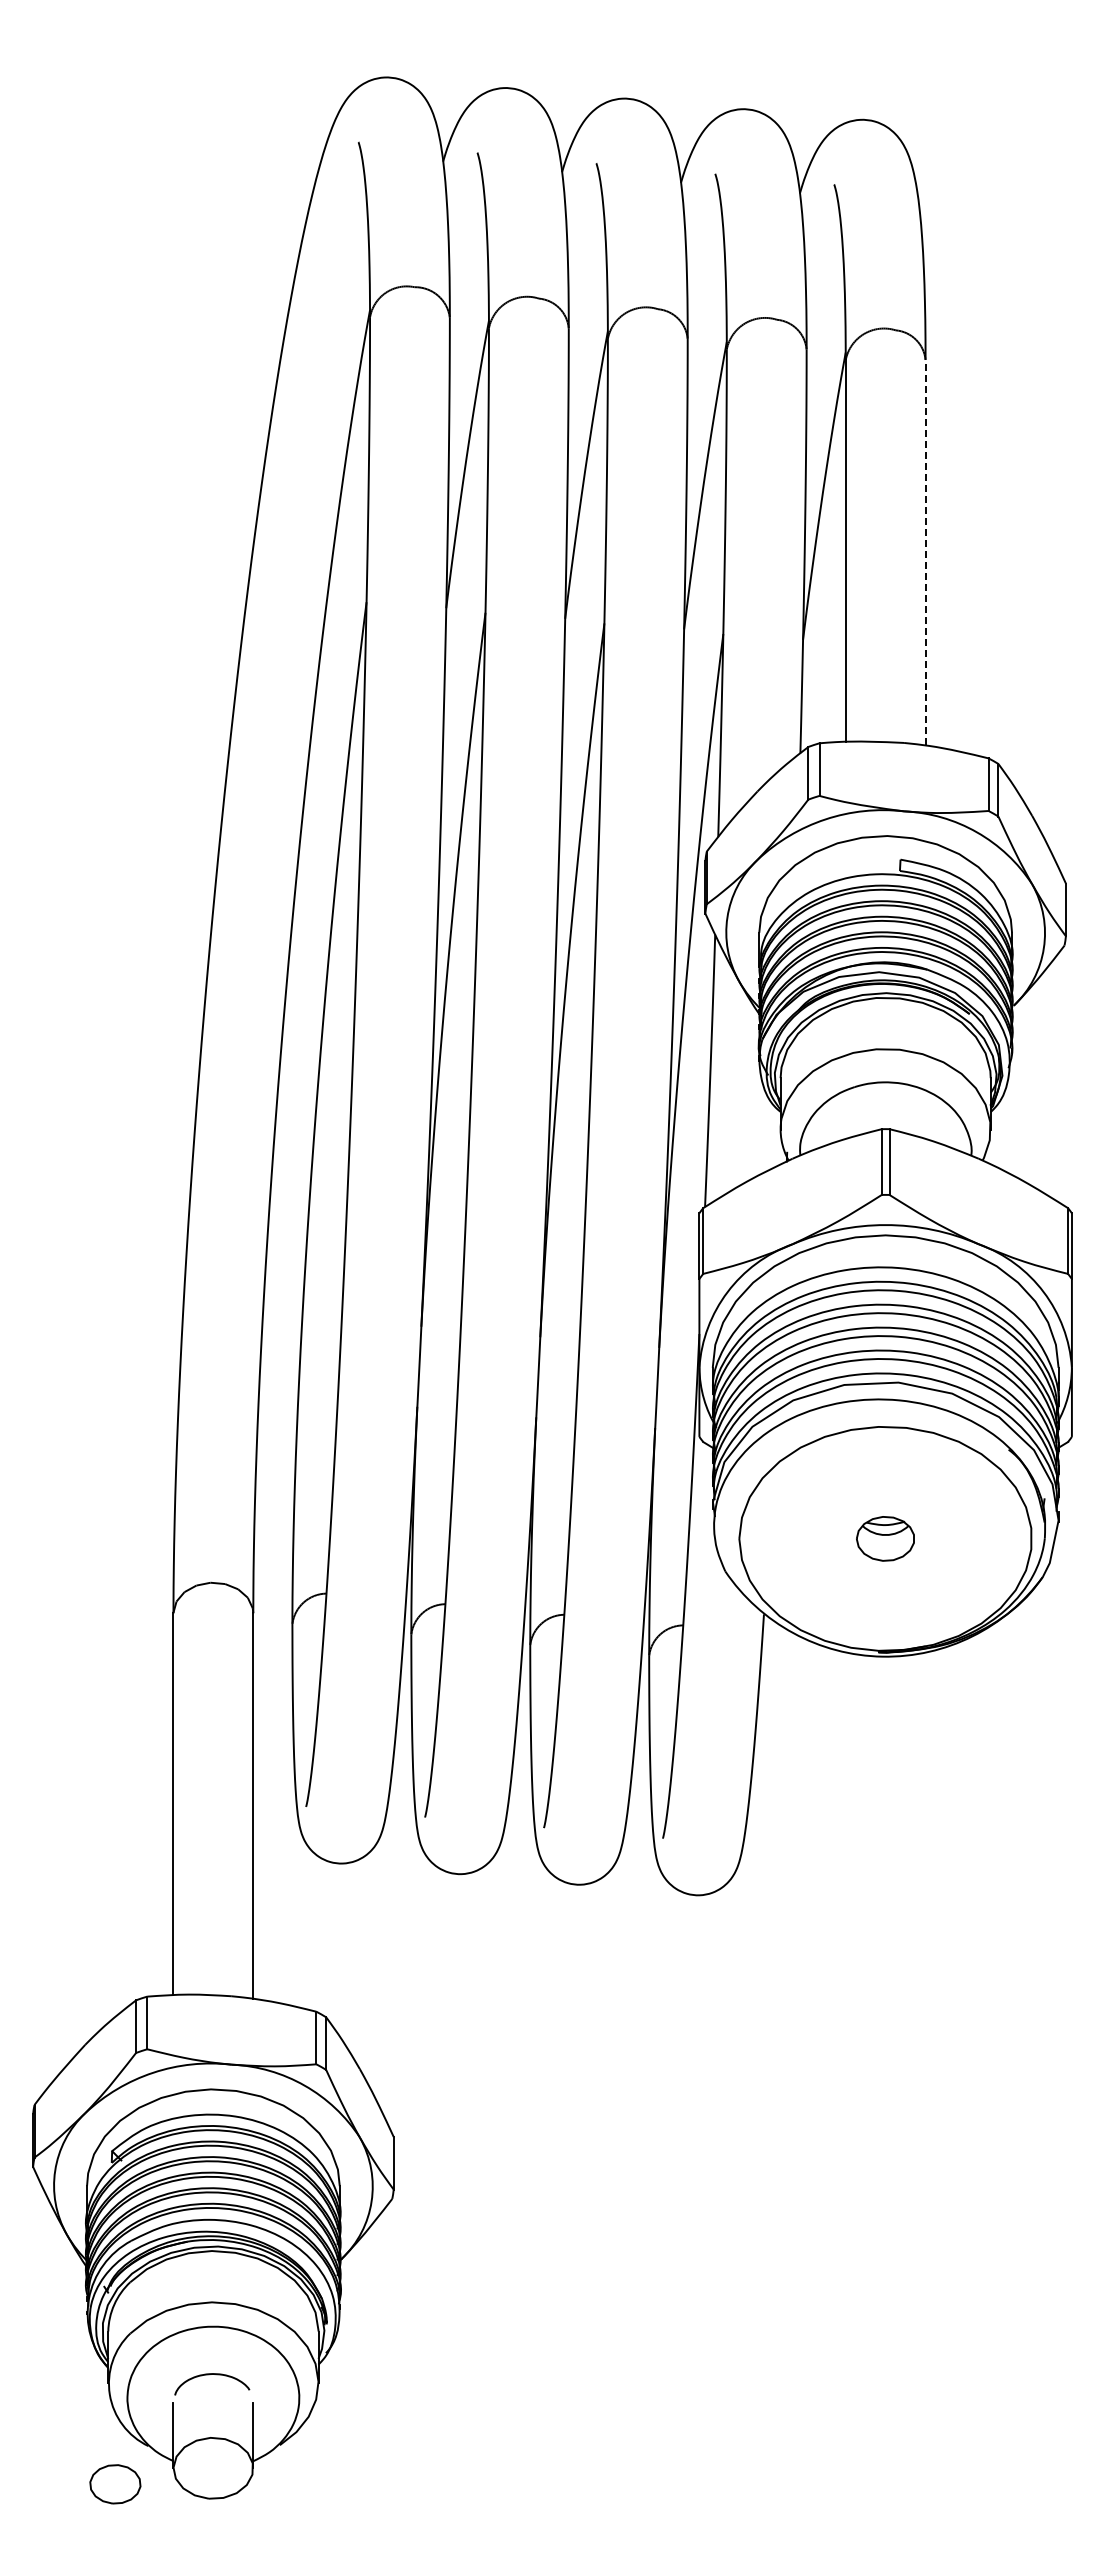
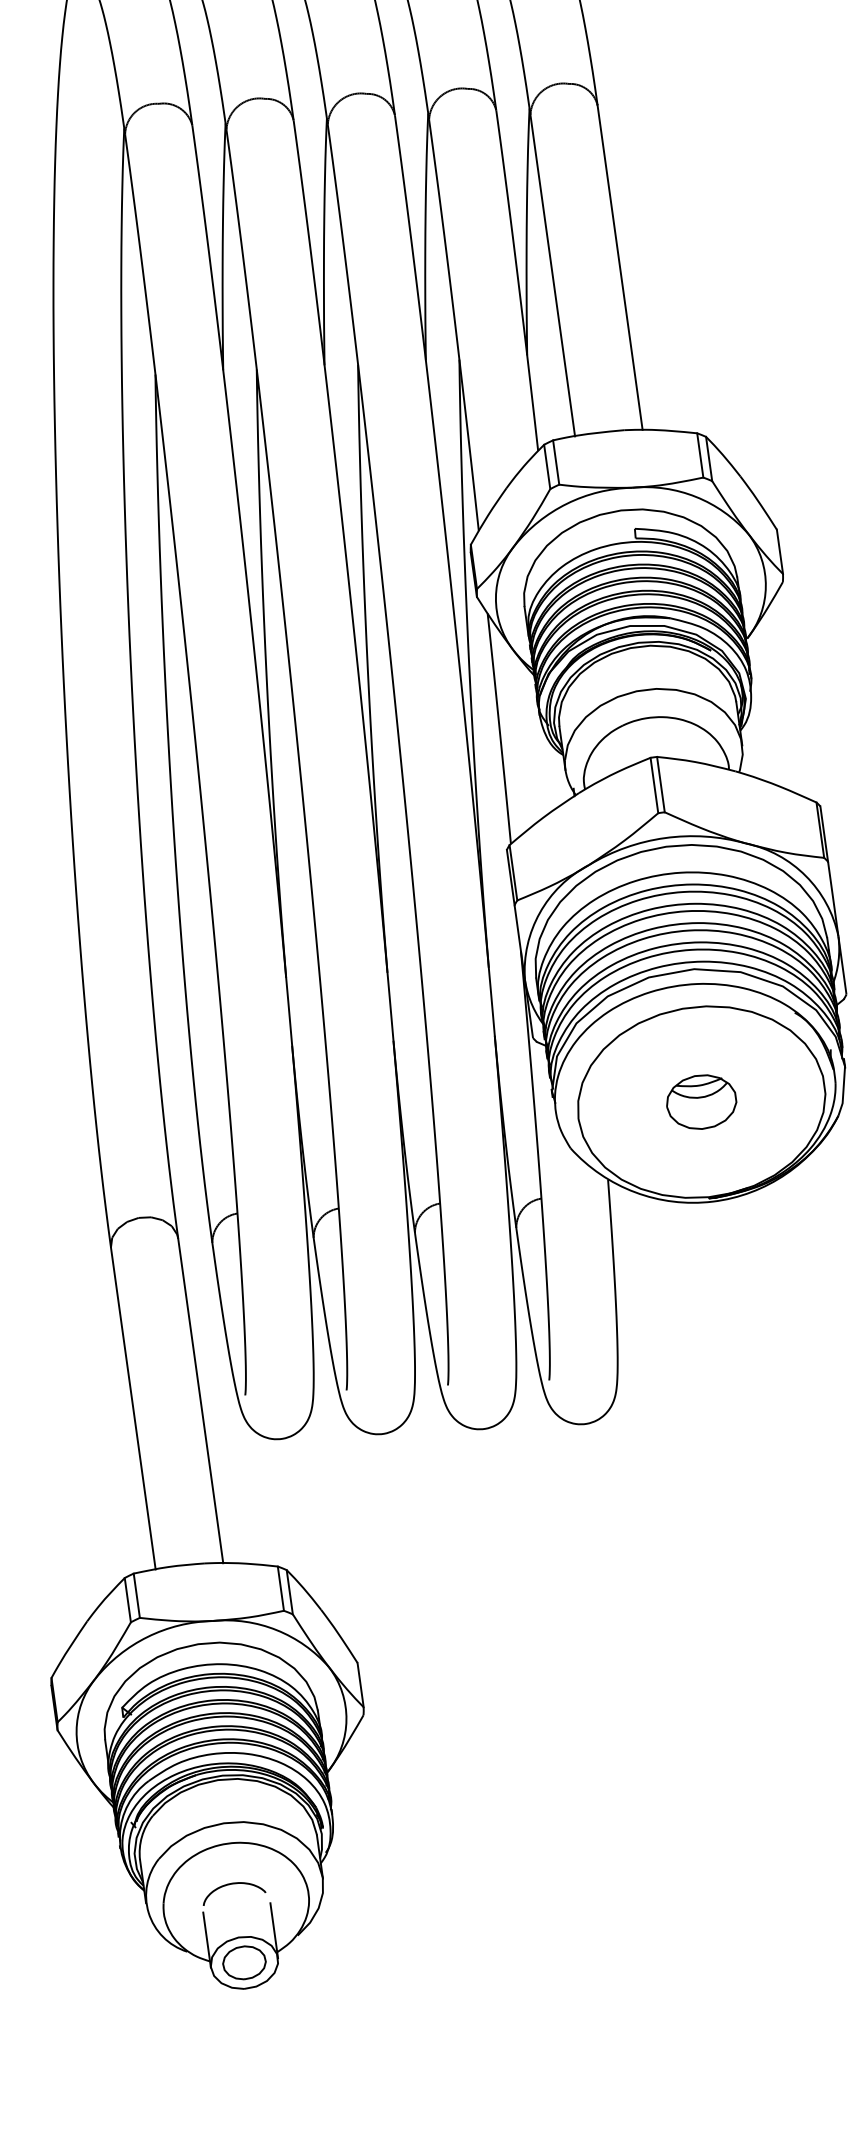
line: (925, 552) -> (620, 267), dashed -> solid
part: (885, 1538) -> (701, 1101), size x1.43
part: (115, 2484) -> (244, 1962), moved

